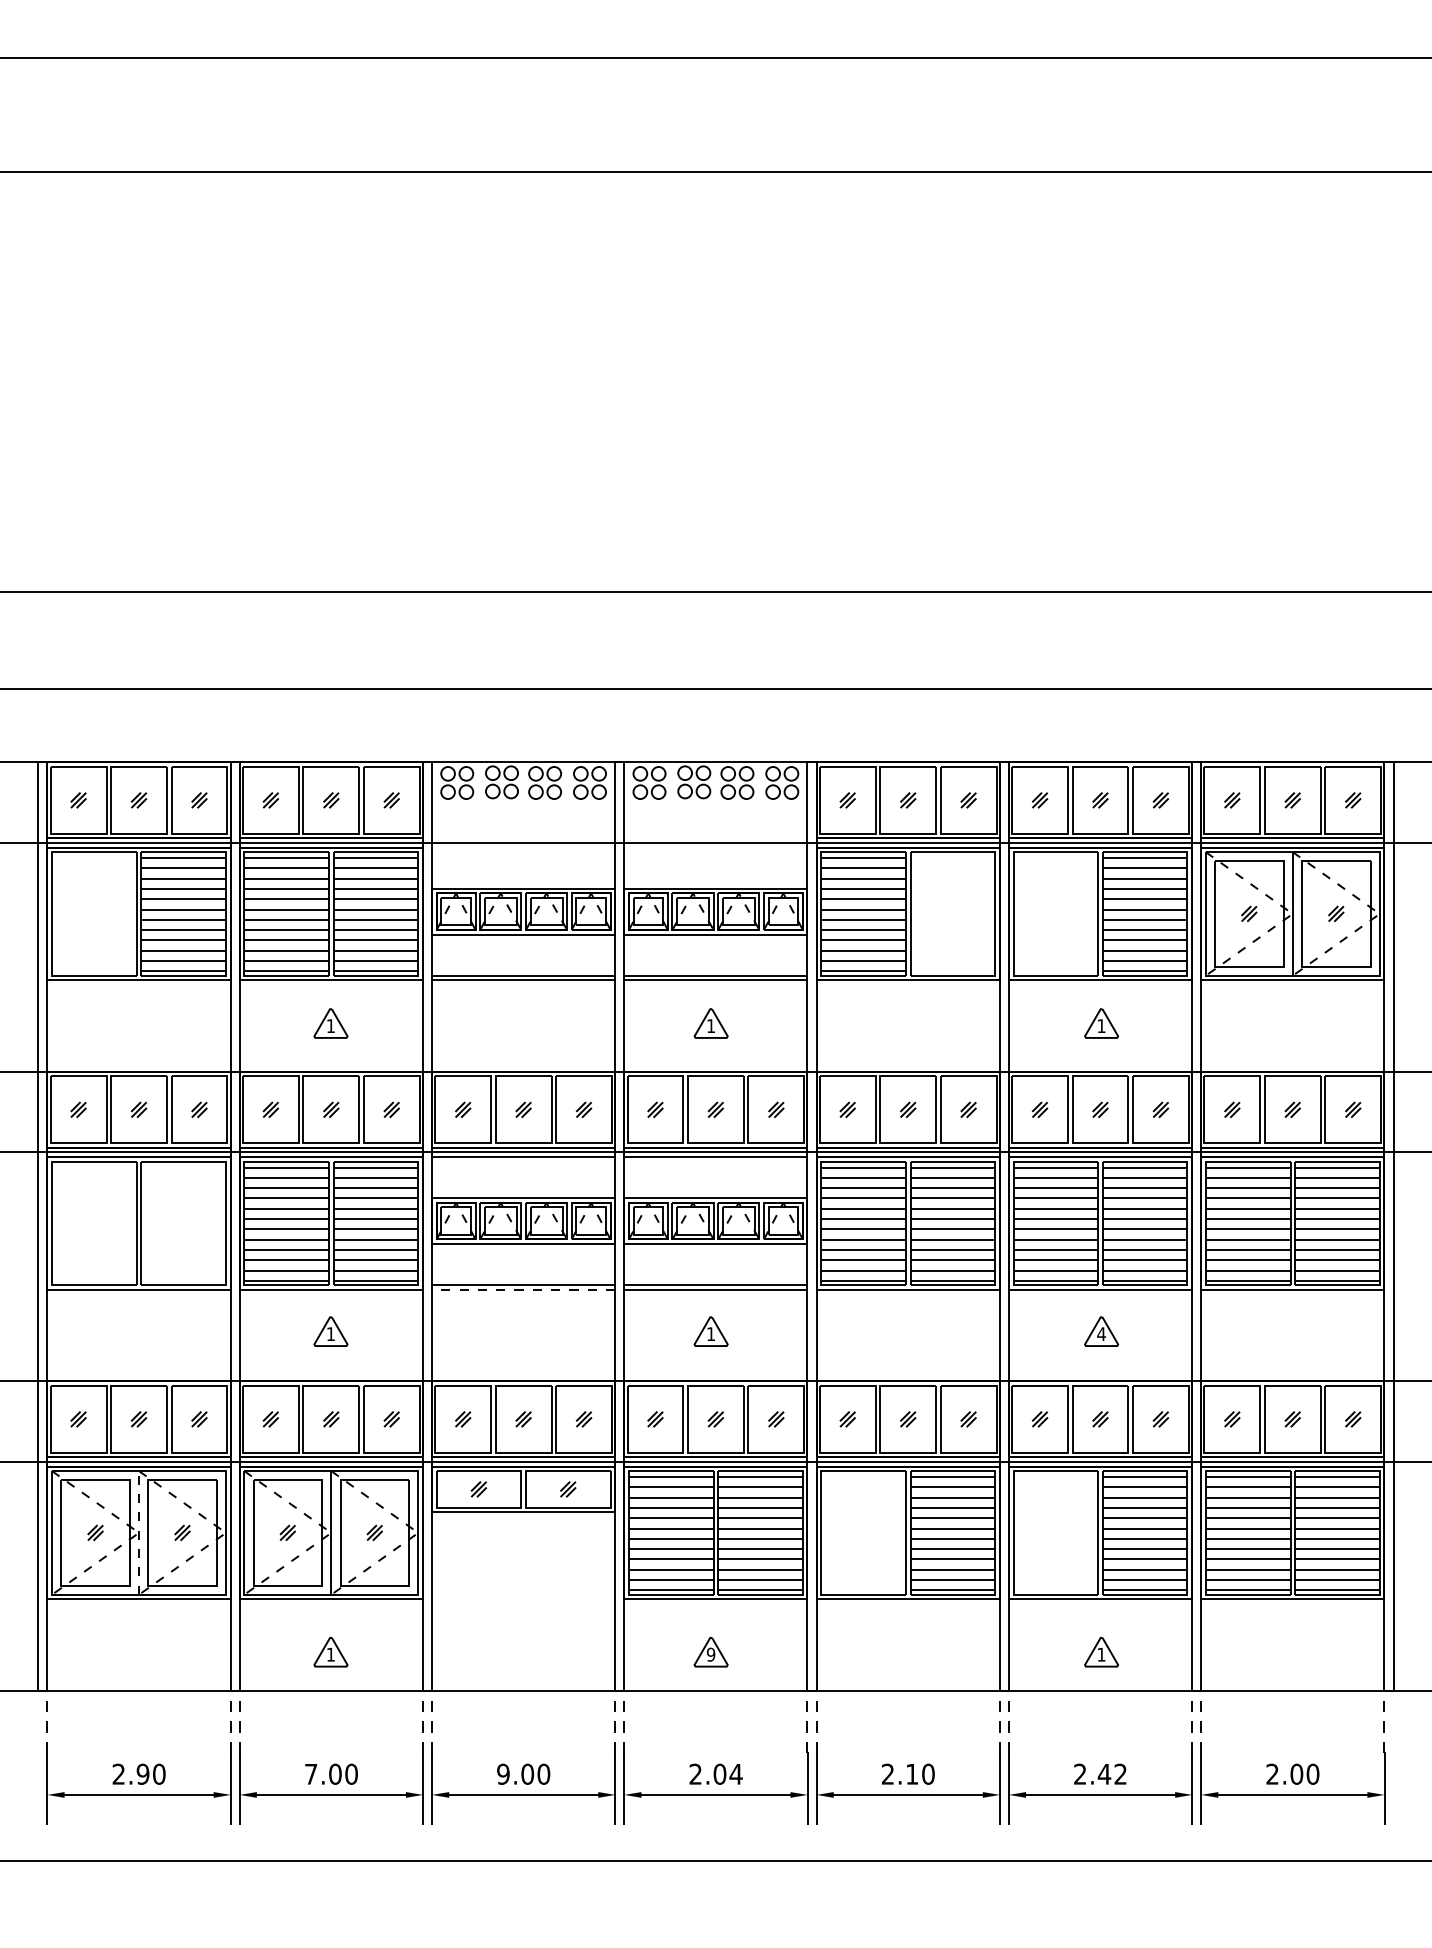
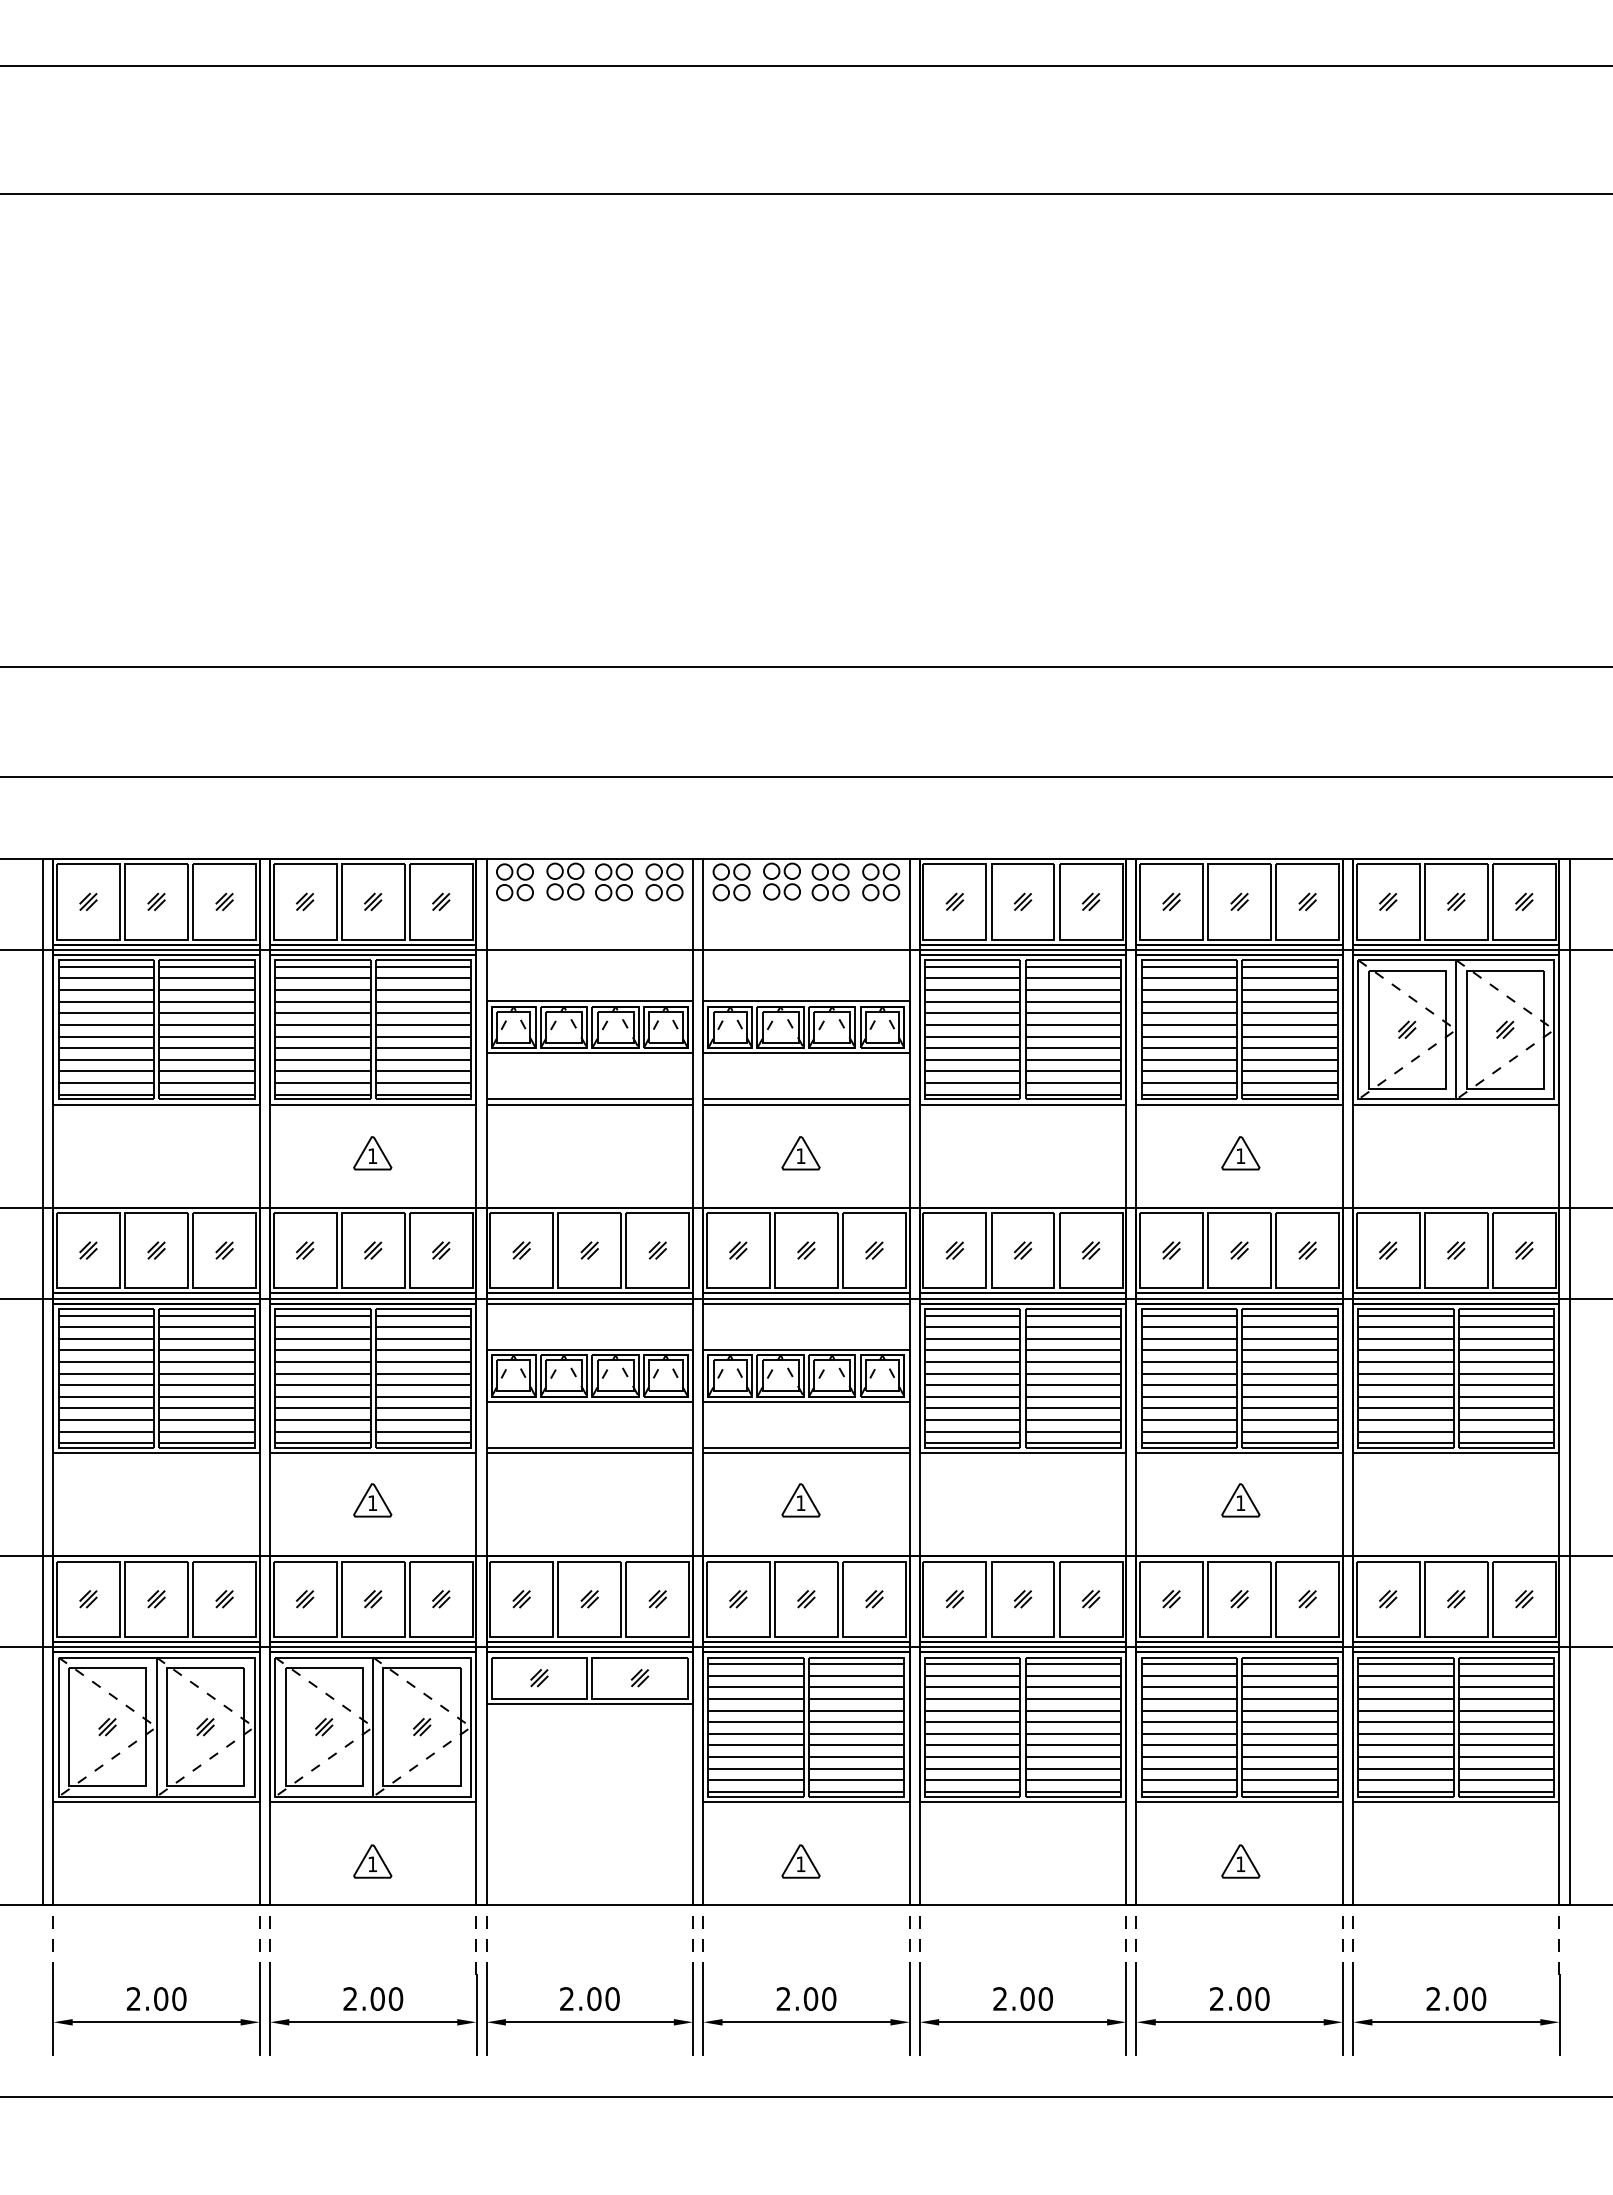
hatch: (93, 914) -> (105, 1030), added
hatch: (953, 914) -> (1073, 1030), added
hatch: (1055, 914) -> (1189, 1030), added
hatch: (93, 1224) -> (105, 1379), added
hatch: (183, 1224) -> (206, 1379), added
line: (523, 1290) -> (589, 1453), dashed -> solid
text: (1101, 1333) -> (1240, 1502), 4 -> 1
line: (138, 1533) -> (156, 1727), dashed -> solid
hatch: (863, 1533) -> (972, 1727), added
hatch: (1055, 1533) -> (1189, 1727), added
text: (710, 1654) -> (800, 1864), 9 -> 1
text: (143, 1773) -> (161, 1998), 2.90 -> 2.00
text: (311, 1773) -> (350, 1998), 7.00 -> 2.00
text: (502, 1773) -> (566, 1998), 9.00 -> 2.00
text: (735, 1773) -> (828, 1998), 2.04 -> 2.00
text: (912, 1773) -> (1027, 1998), 2.10 -> 2.00
text: (1111, 1773) -> (1252, 1998), 2.42 -> 2.00

